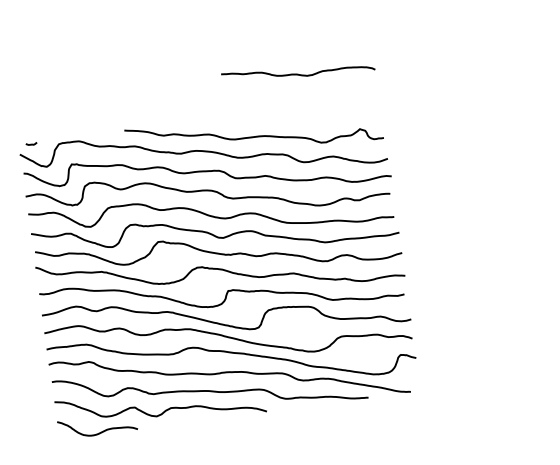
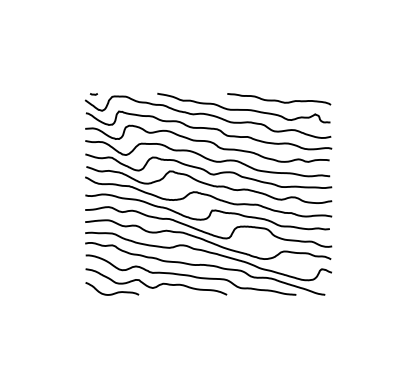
curve: (298, 73) -> (279, 100), moved

